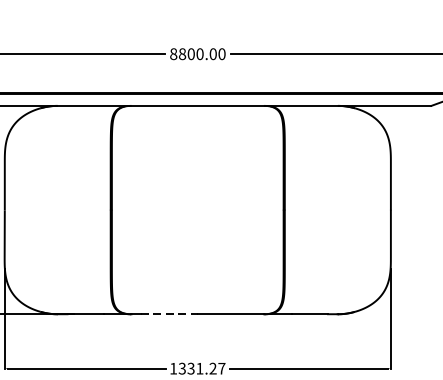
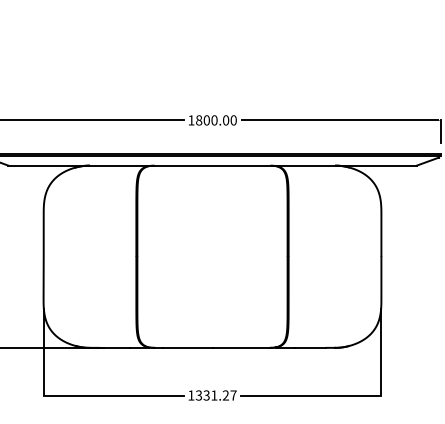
text: (173, 54) -> (191, 120), 8800.00 -> 1800.00
line: (169, 313) -> (187, 347), dashed -> solid

